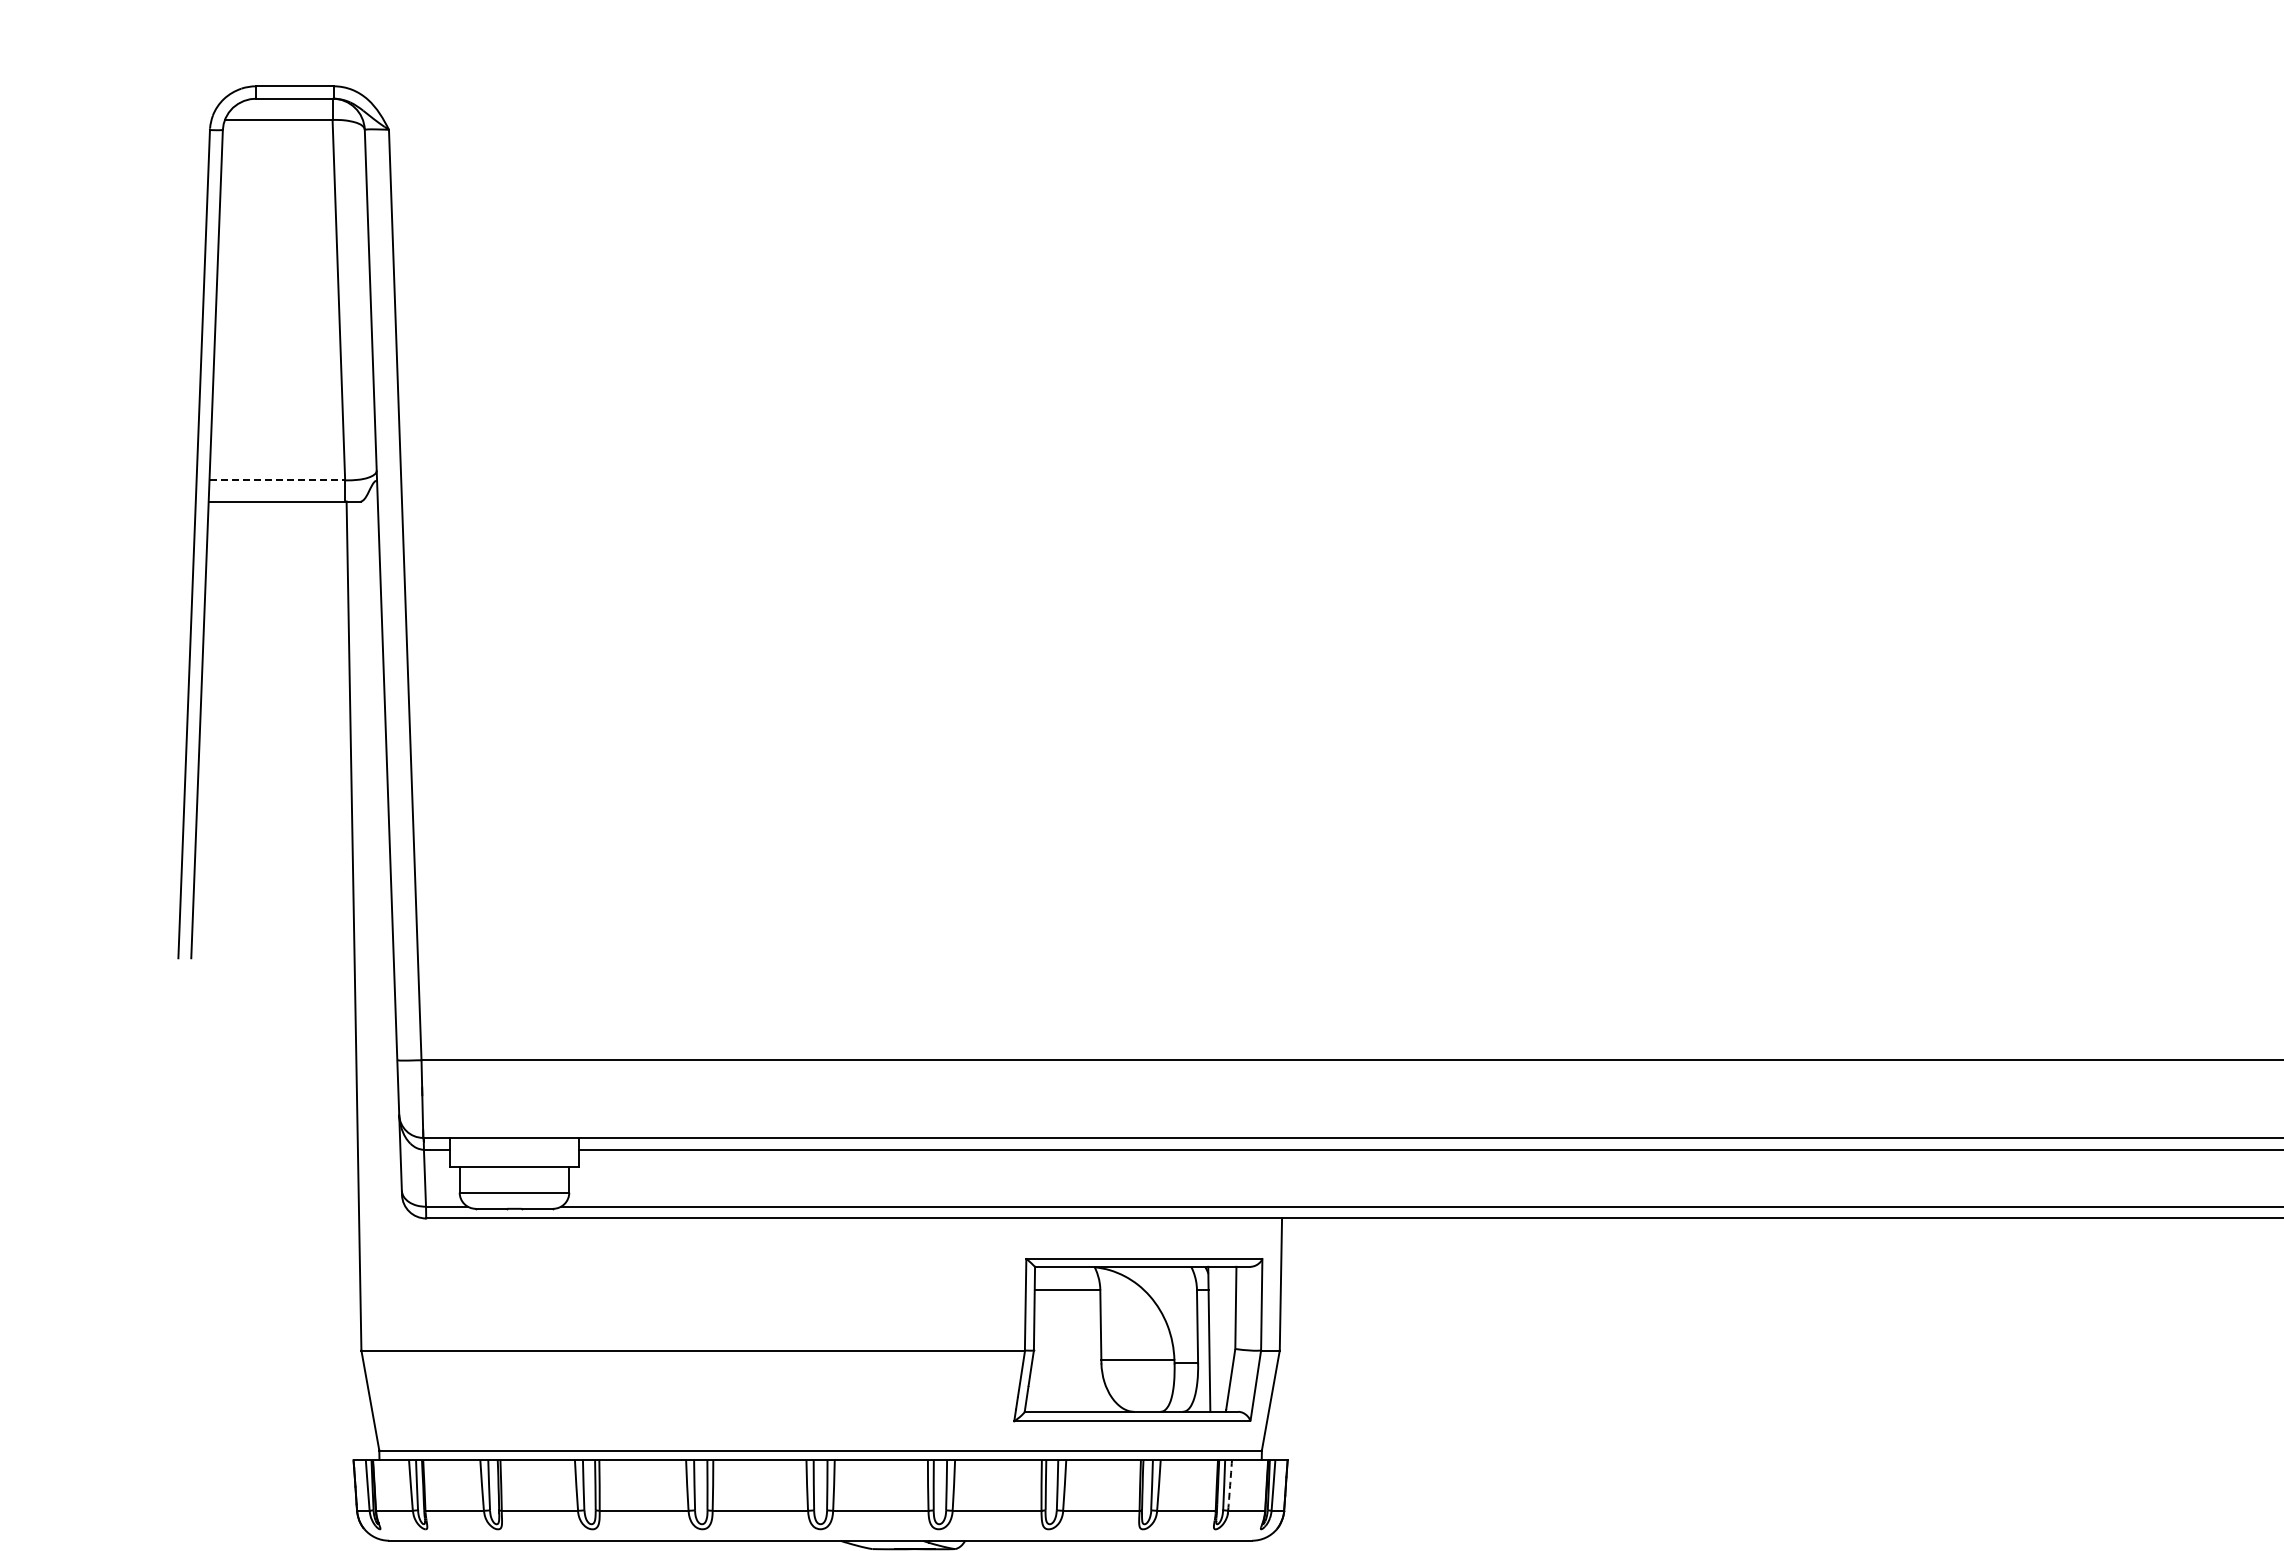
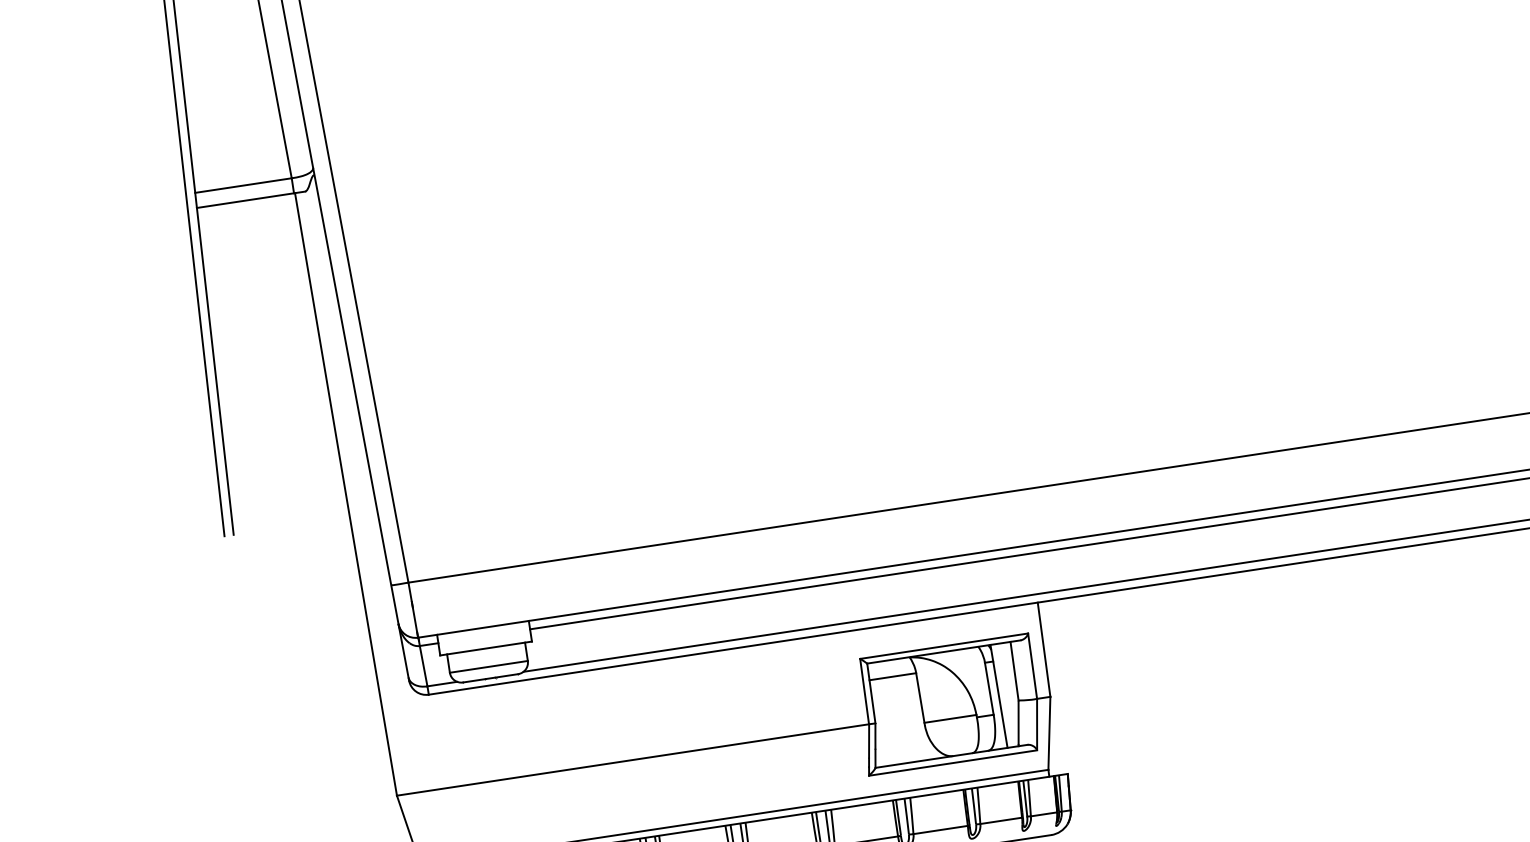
line: (277, 480) -> (243, 185), dashed -> solid
arc: (1230, 1485) -> (1029, 798), dashed -> solid

